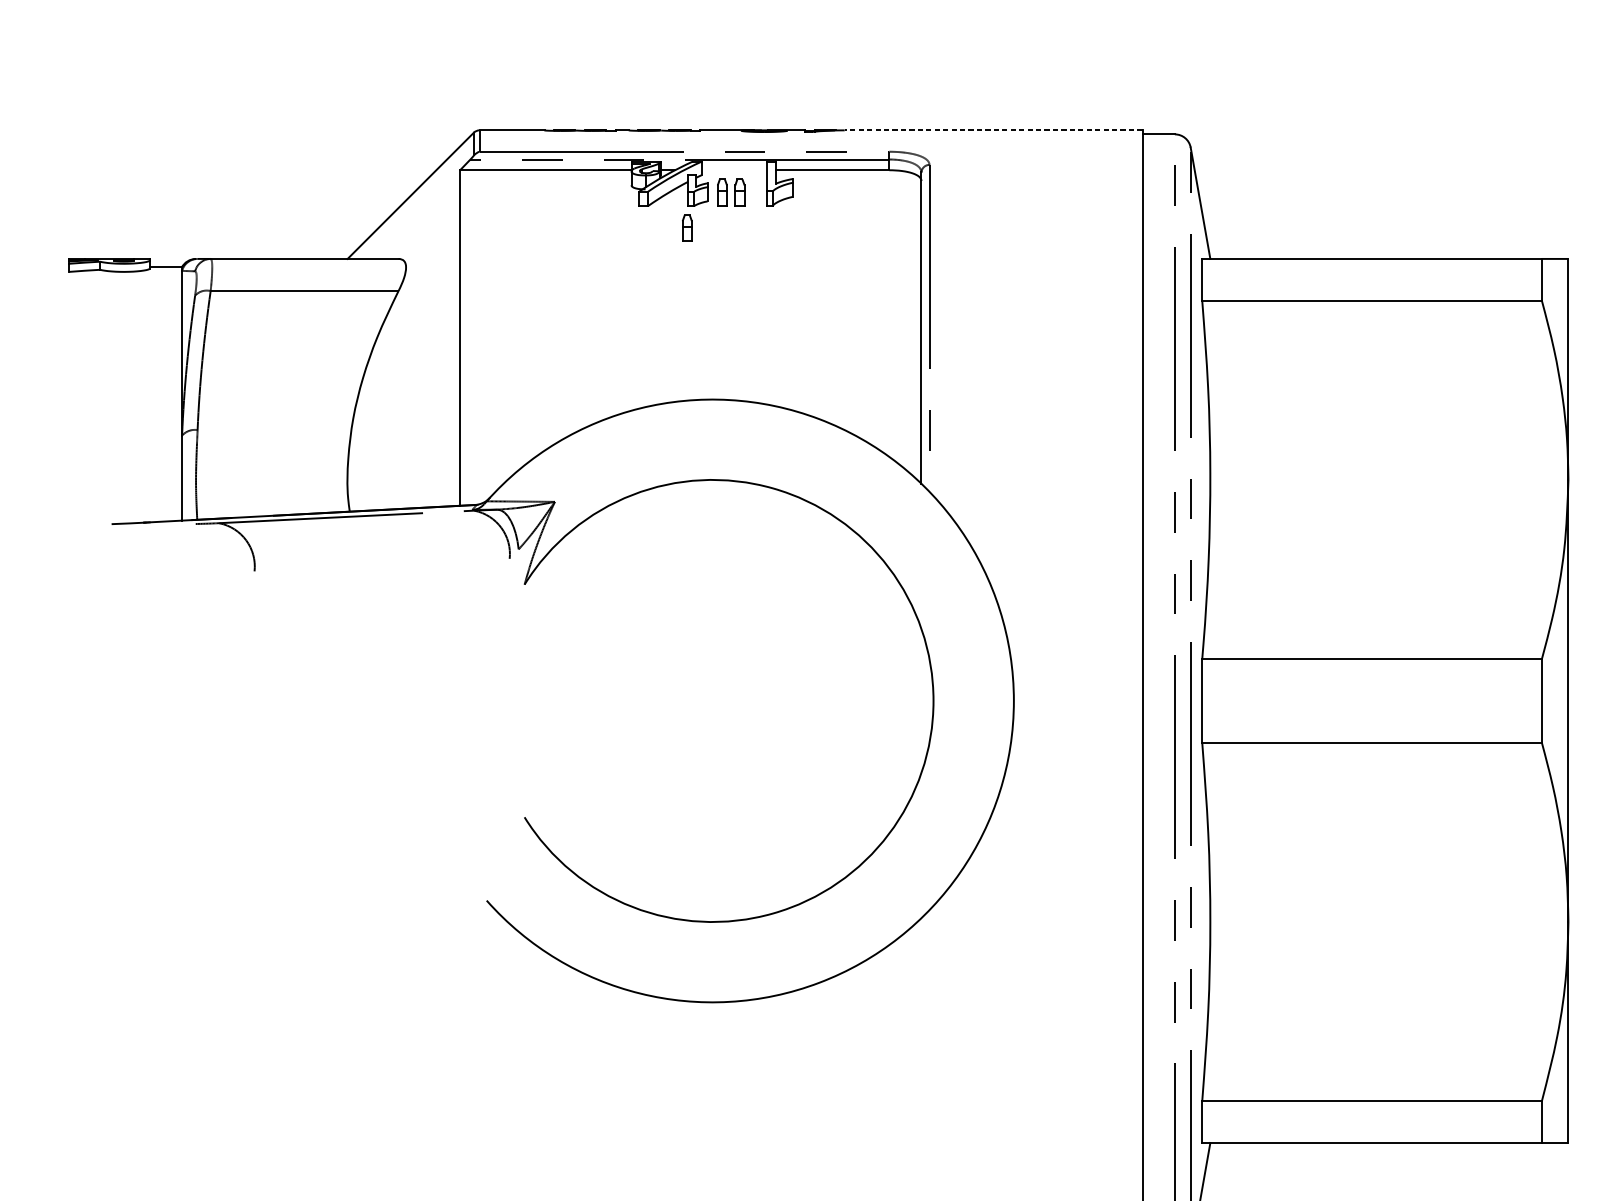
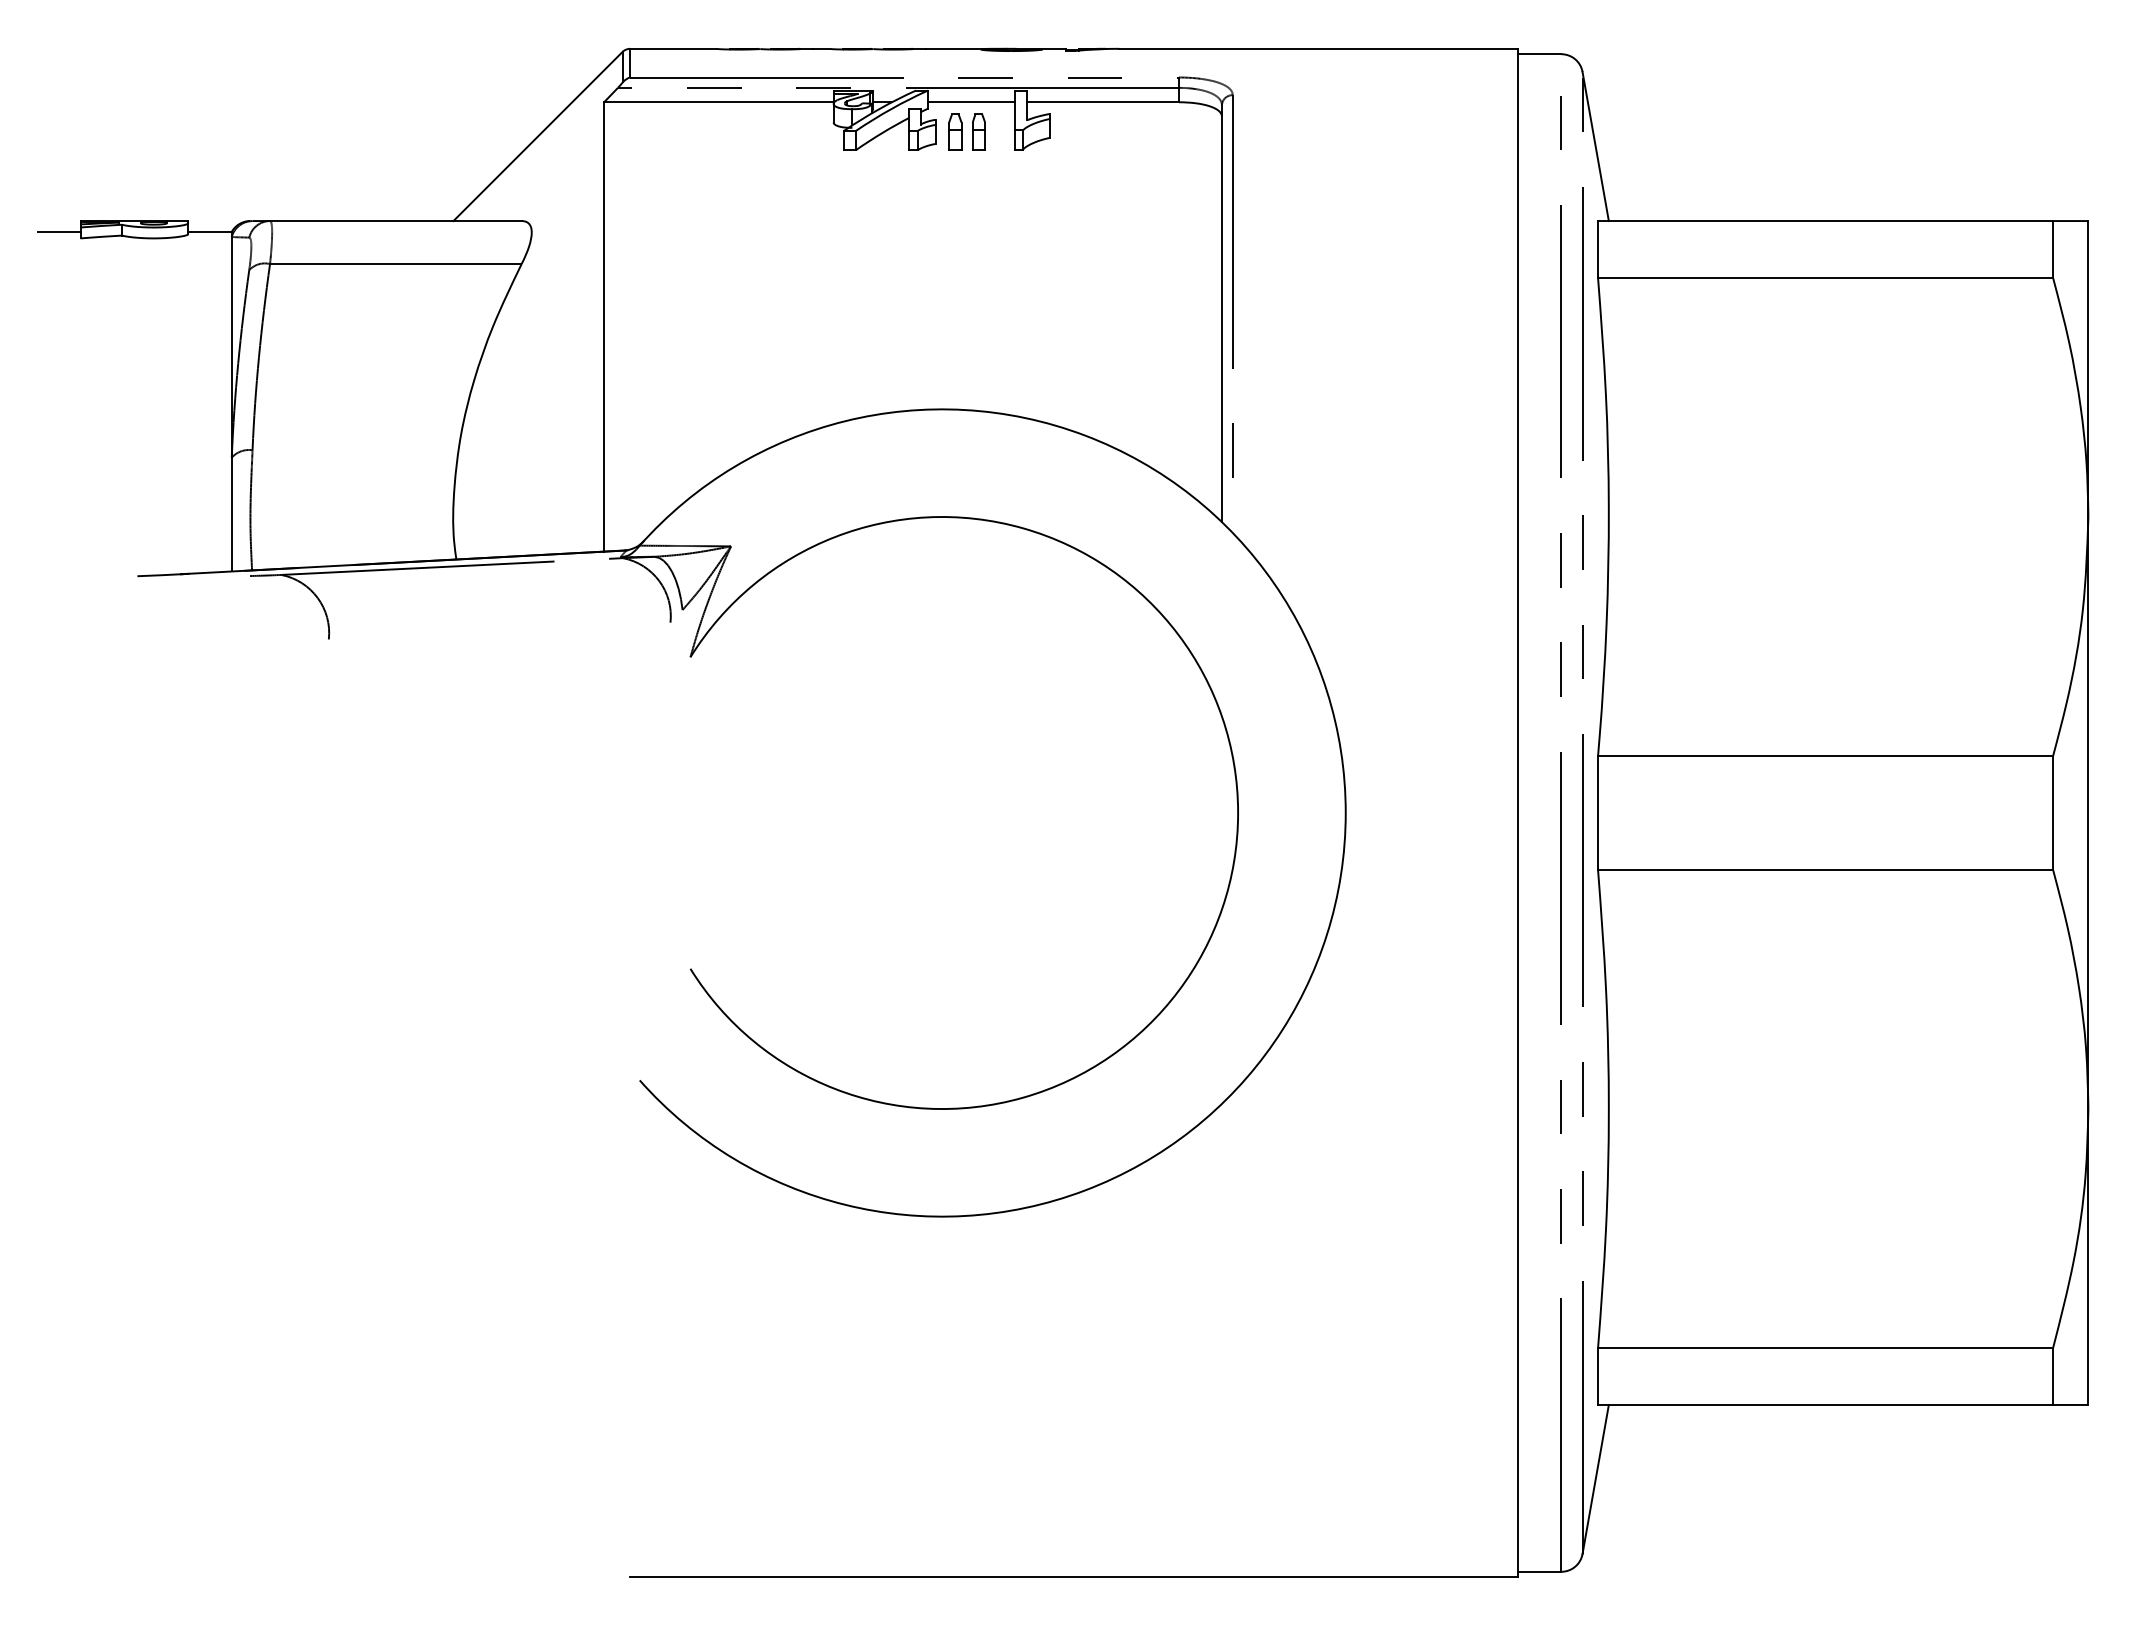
line: (993, 130) -> (1318, 48), dashed -> solid
line: (734, 170) -> (971, 102), added
part: (687, 227) -> (908, 179), removed
line: (53, 266) -> (59, 231), added

